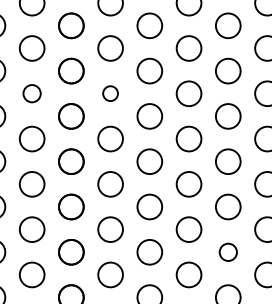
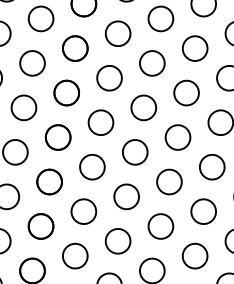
part: (31, 93) -> (31, 63), size x1.43
part: (110, 93) -> (109, 77), size x1.67
part: (228, 252) -> (195, 256), size x1.43

